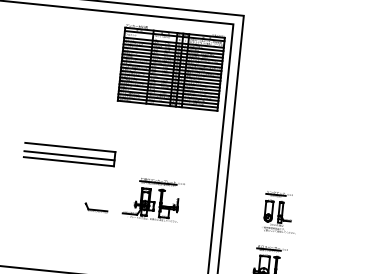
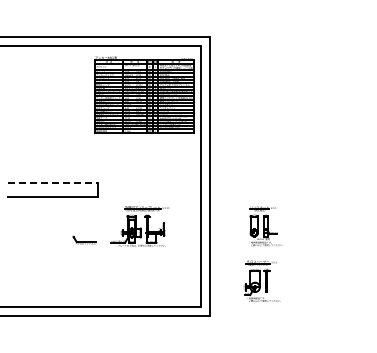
line: (69, 147) -> (52, 183), solid -> dashed
line: (69, 155) -> (52, 191), removed

